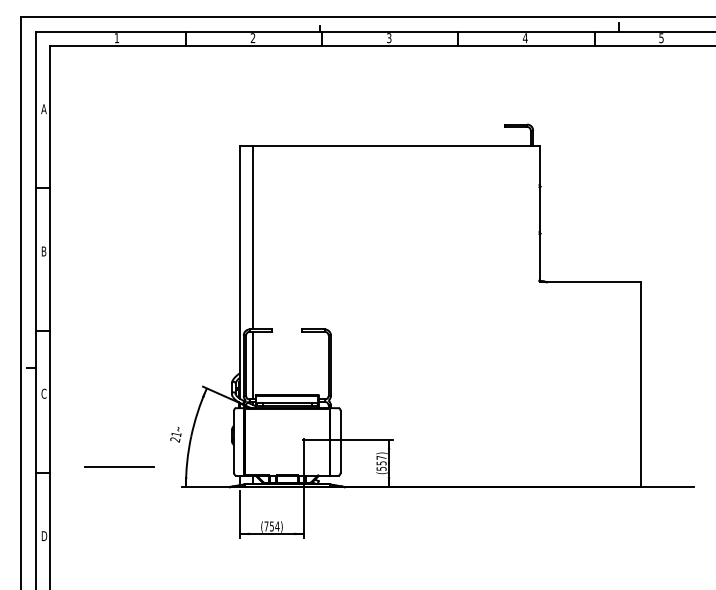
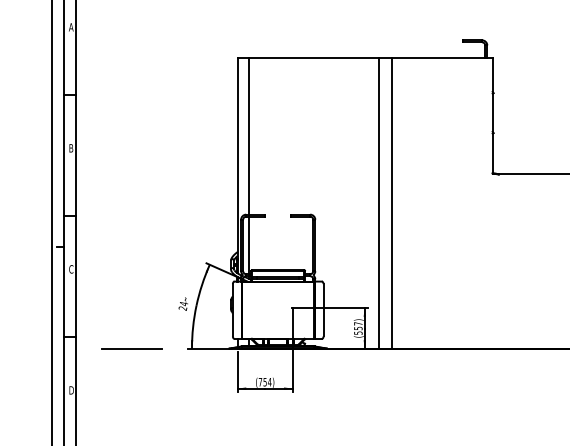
line: (406, 316) -> (379, 203), added
line: (420, 316) -> (391, 203), added
text: (176, 434) -> (183, 303), 21 -> 24
line: (119, 466) -> (132, 348), moved

